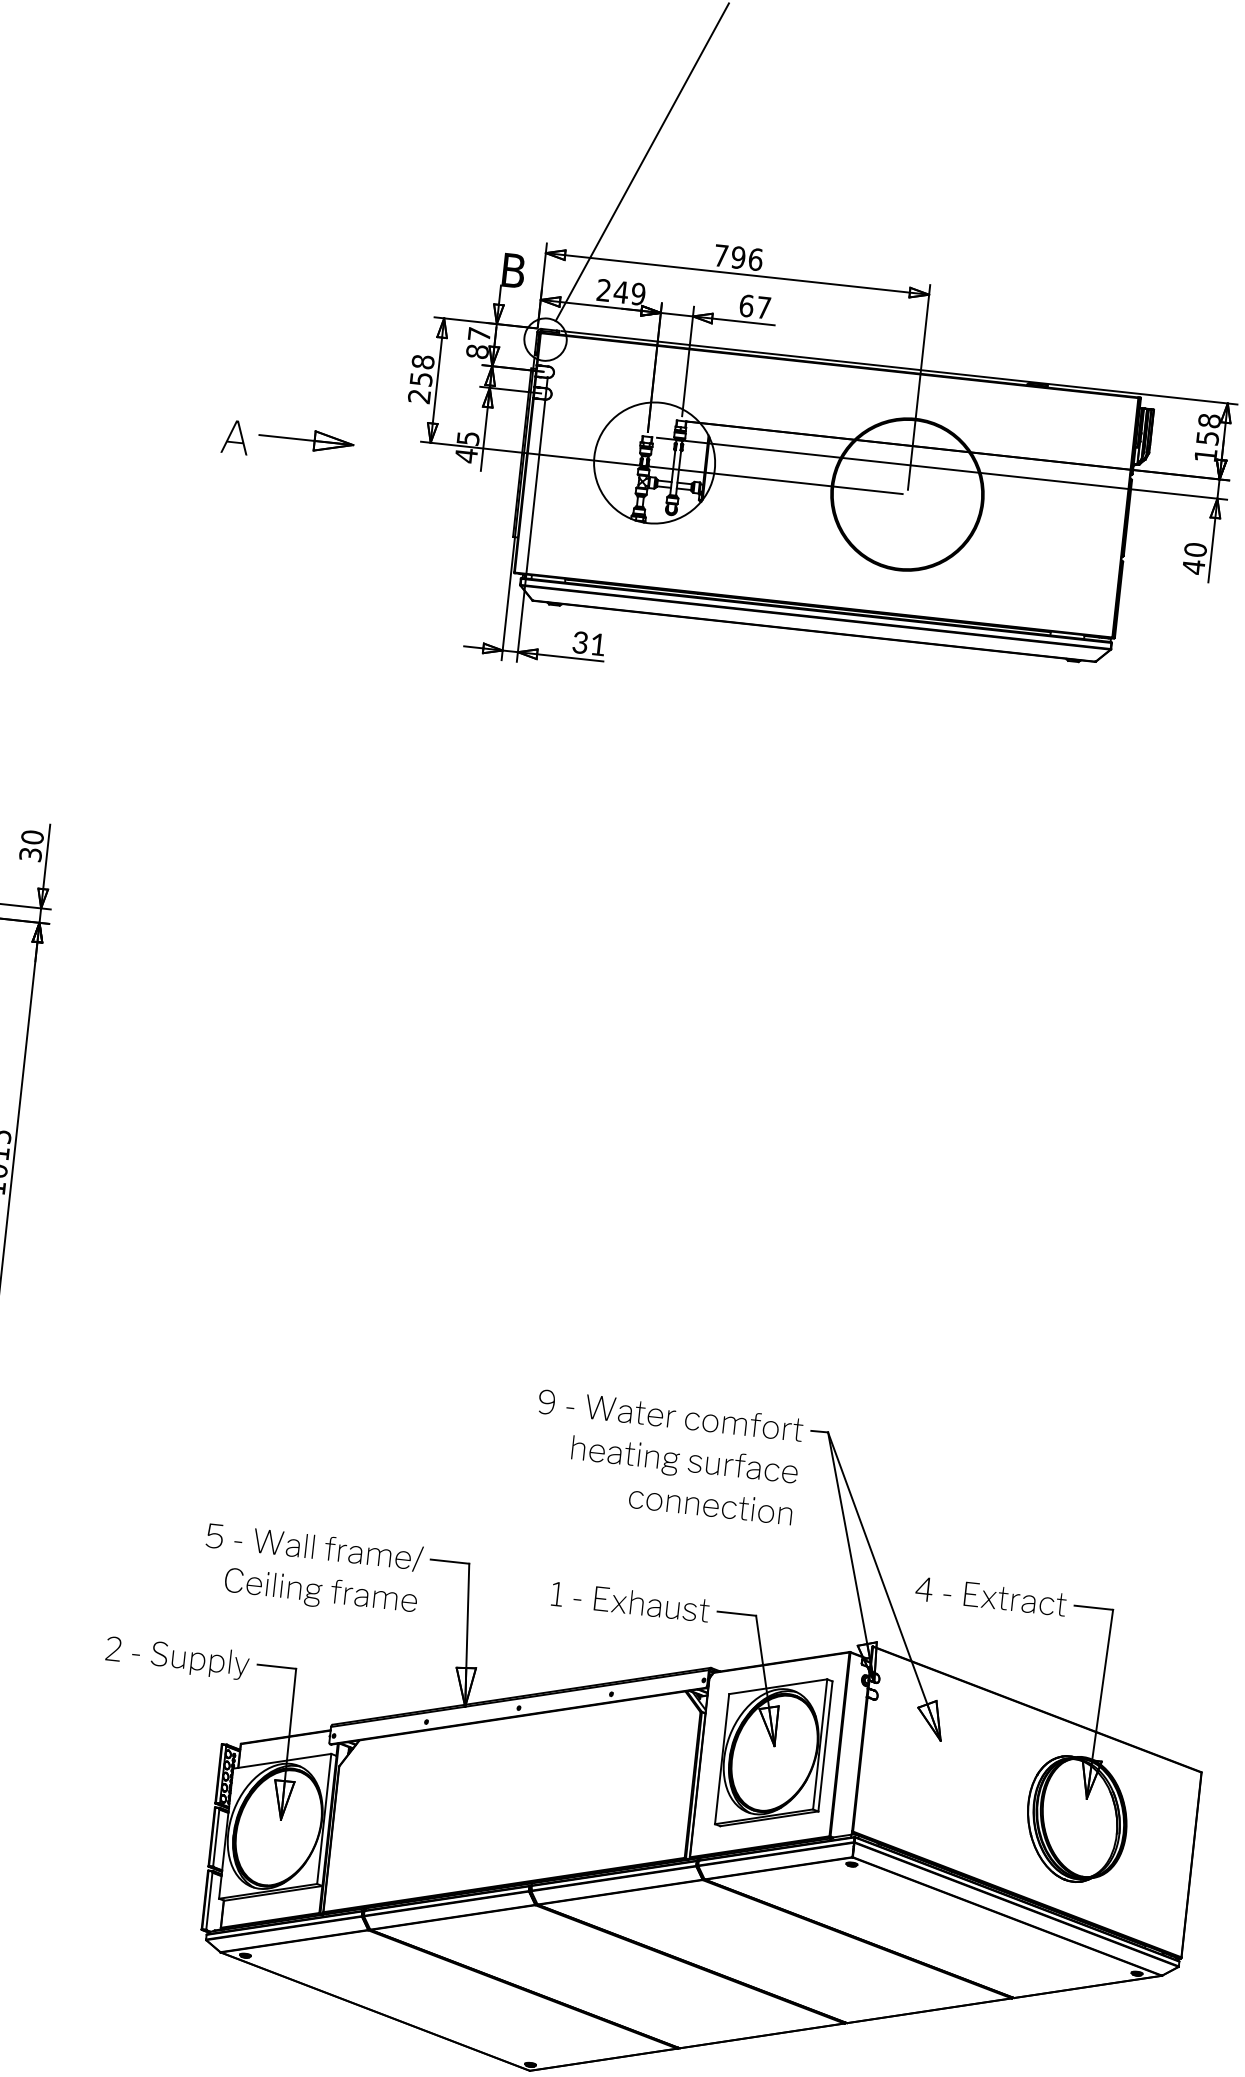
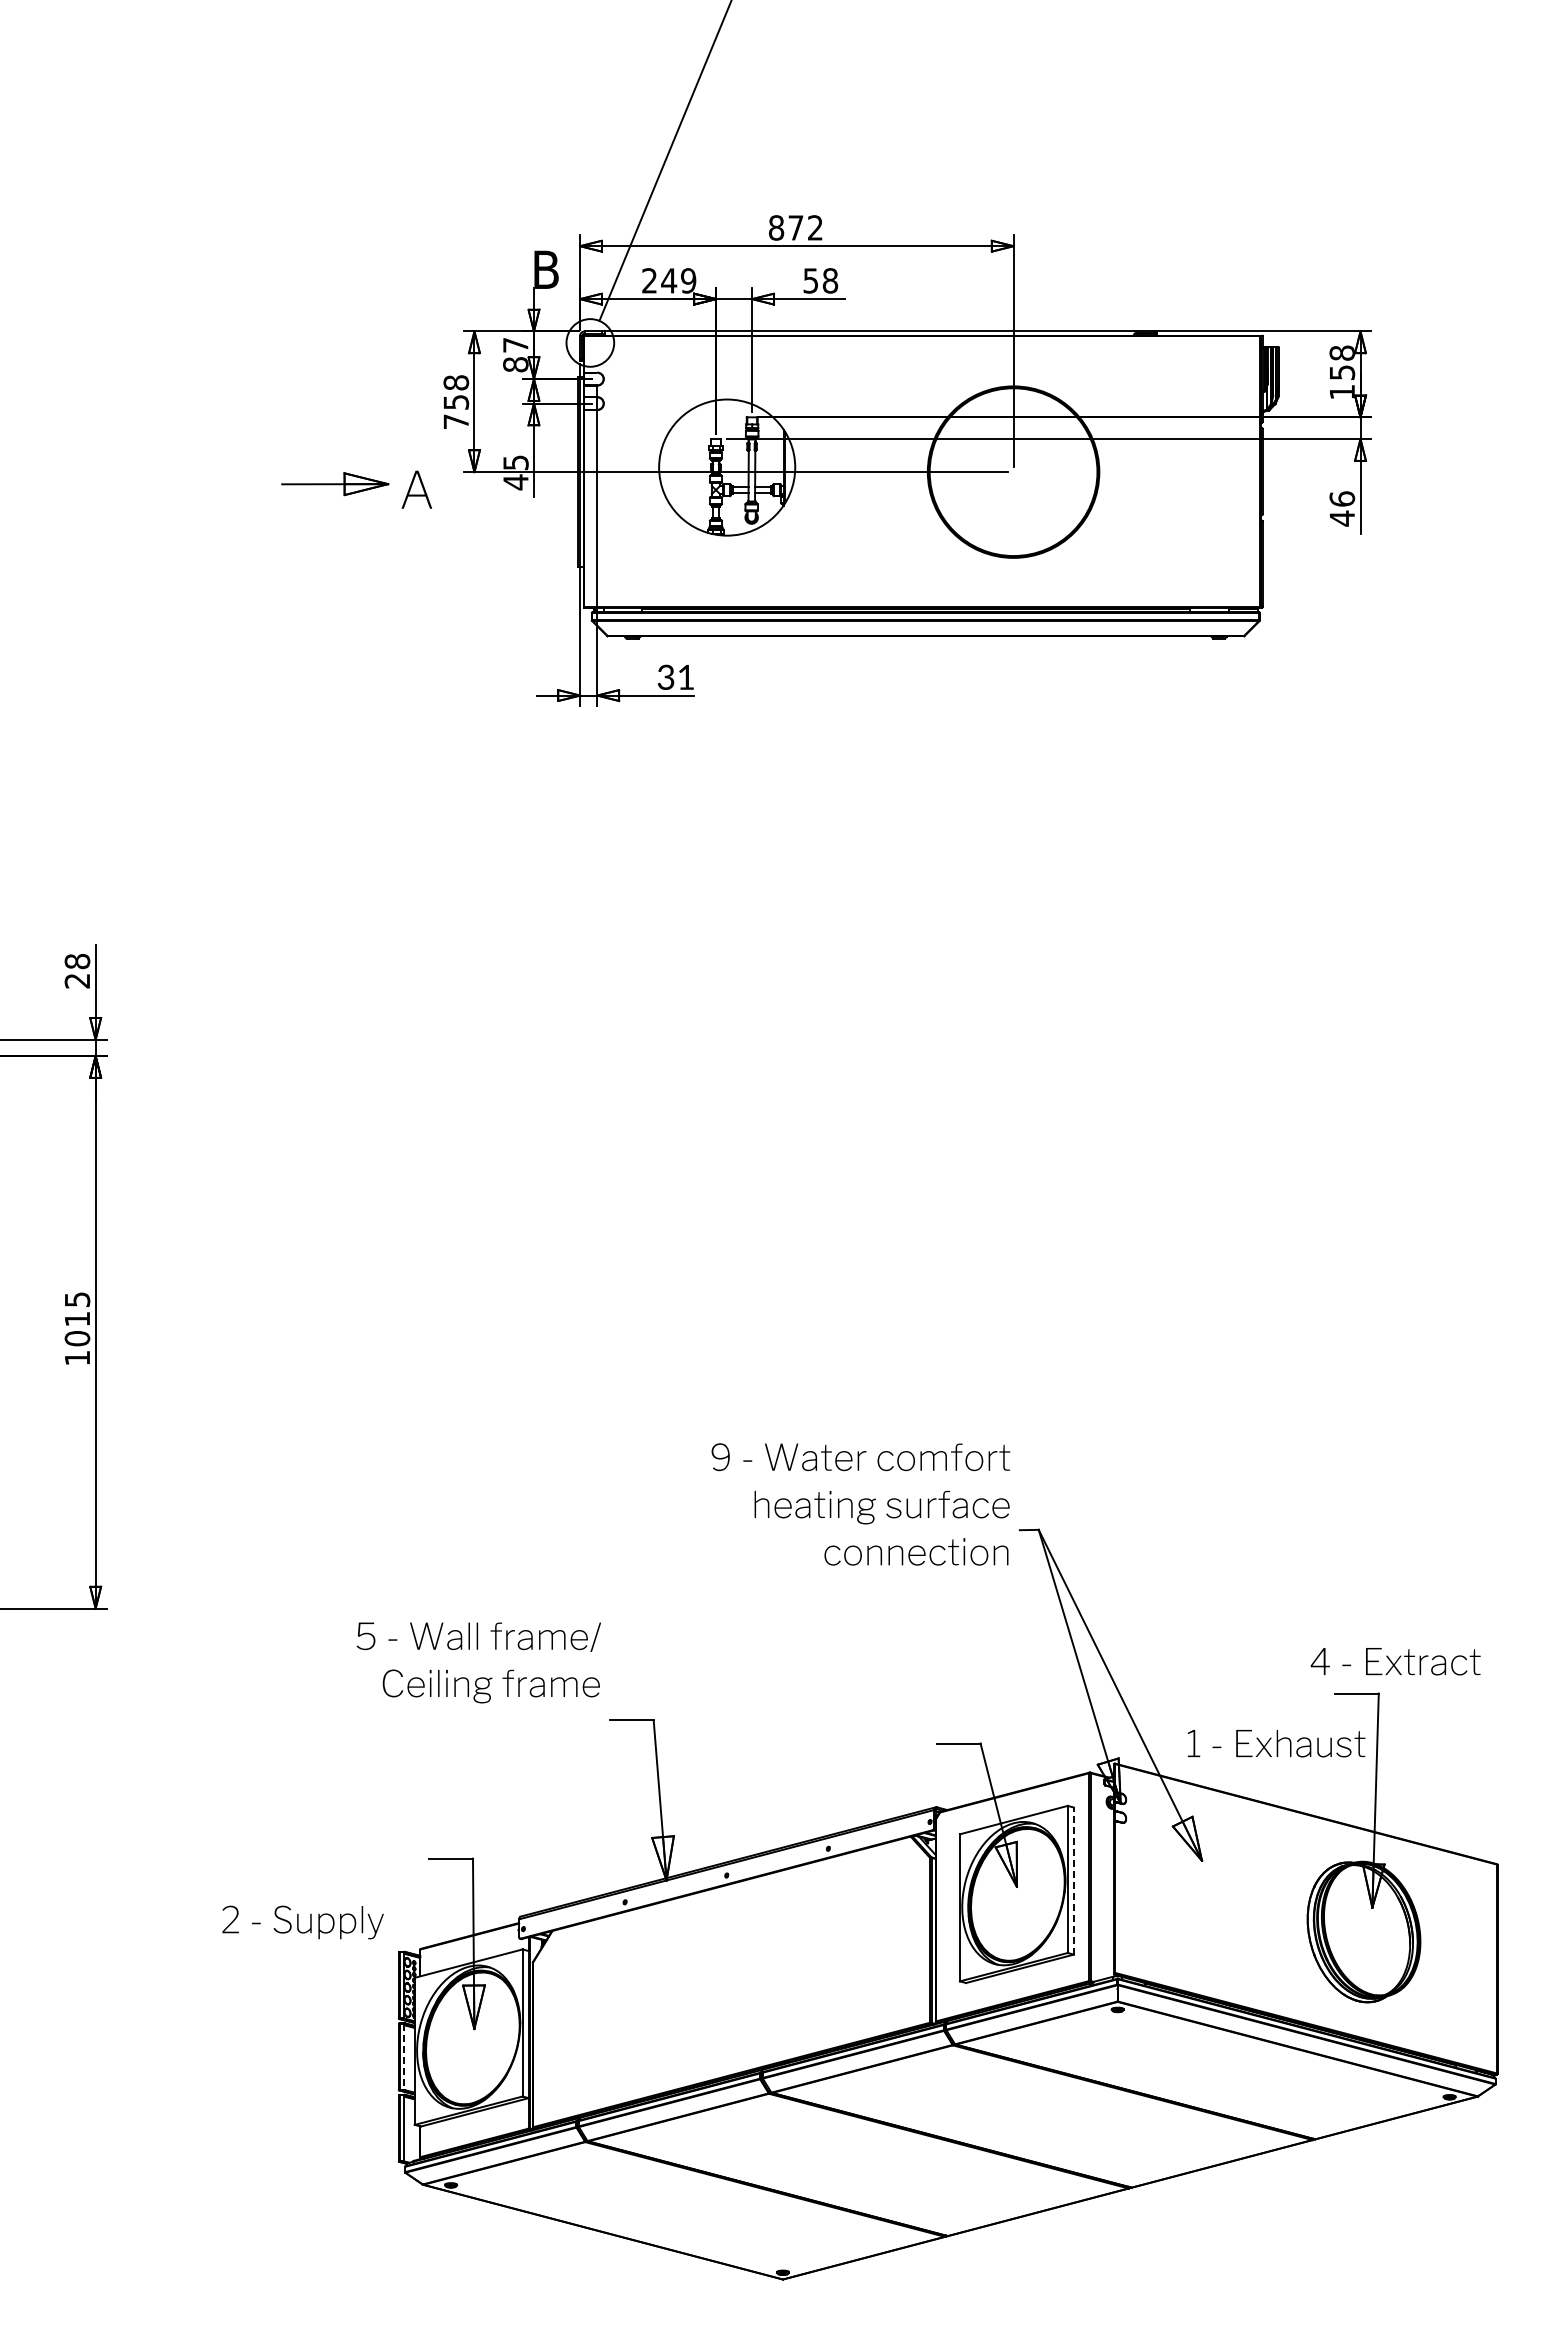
text: (738, 257) -> (796, 227), 796 -> 872
text: (755, 306) -> (820, 280), 67 -> 58
text: (418, 396) -> (455, 421), 258 -> 758
text: (235, 437) -> (416, 489), moved
text: (1194, 549) -> (1341, 498), 40 -> 46
text: (31, 845) -> (77, 970), 30 -> 28
text: (665, 1457) -> (860, 1504), moved
text: (311, 1570) -> (478, 1662), moved
text: (990, 1596) -> (1395, 1661), moved
text: (630, 1602) -> (1276, 1743), moved
text: (176, 1658) -> (302, 1922), moved
line: (825, 1746) -> (1073, 1881), solid -> dashed
line: (216, 1837) -> (404, 2056), solid -> dashed

